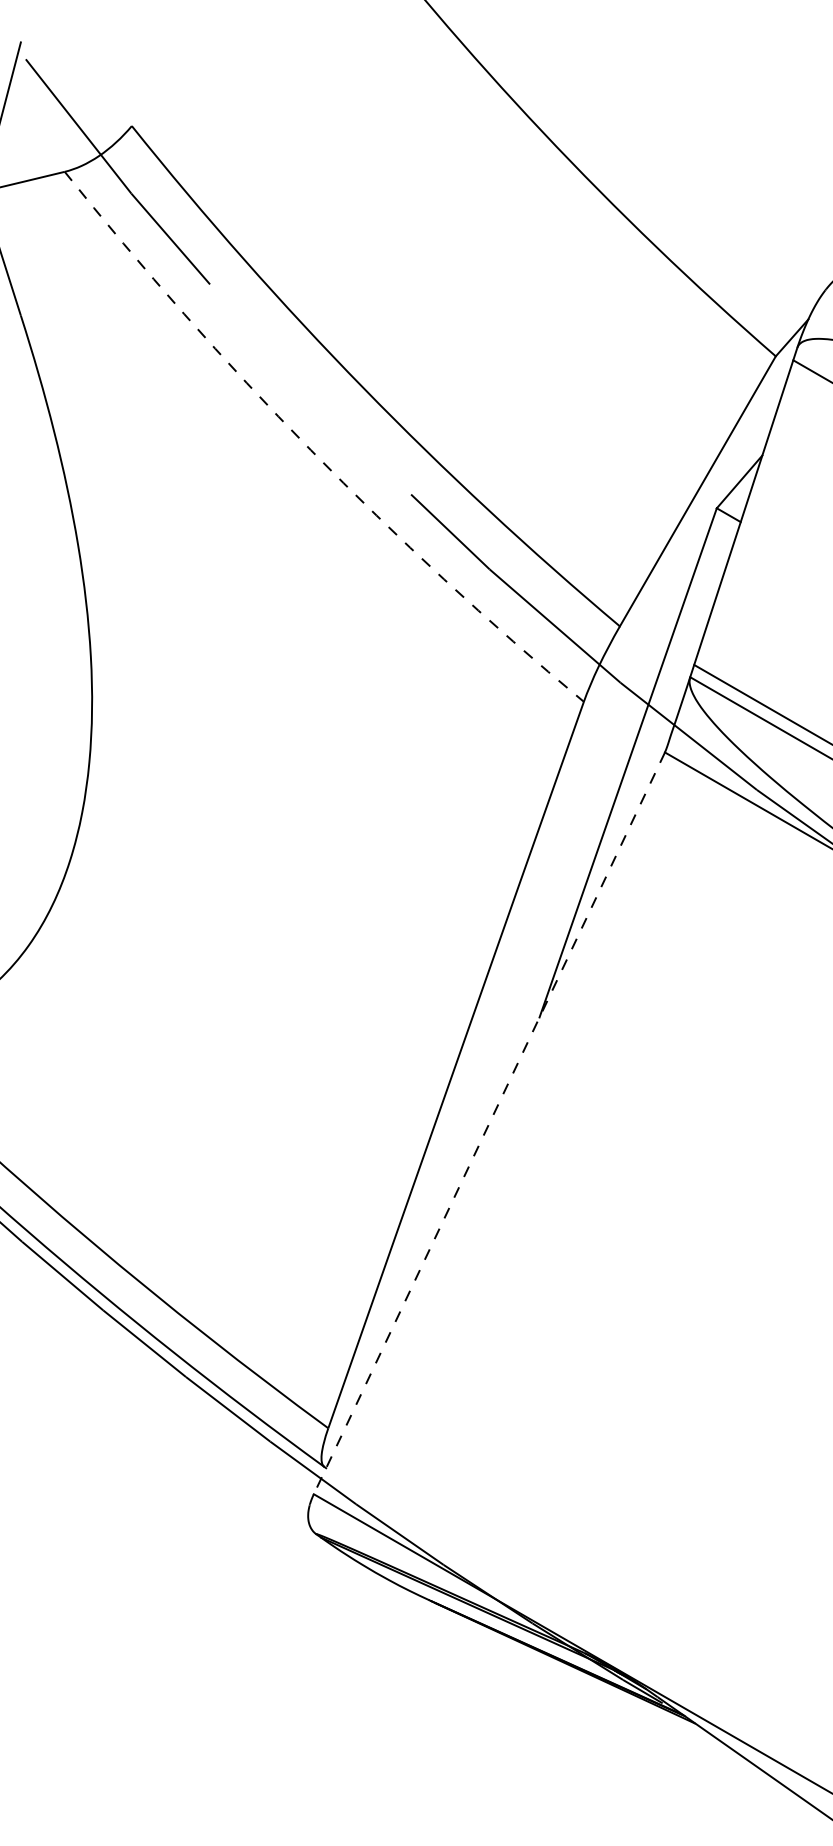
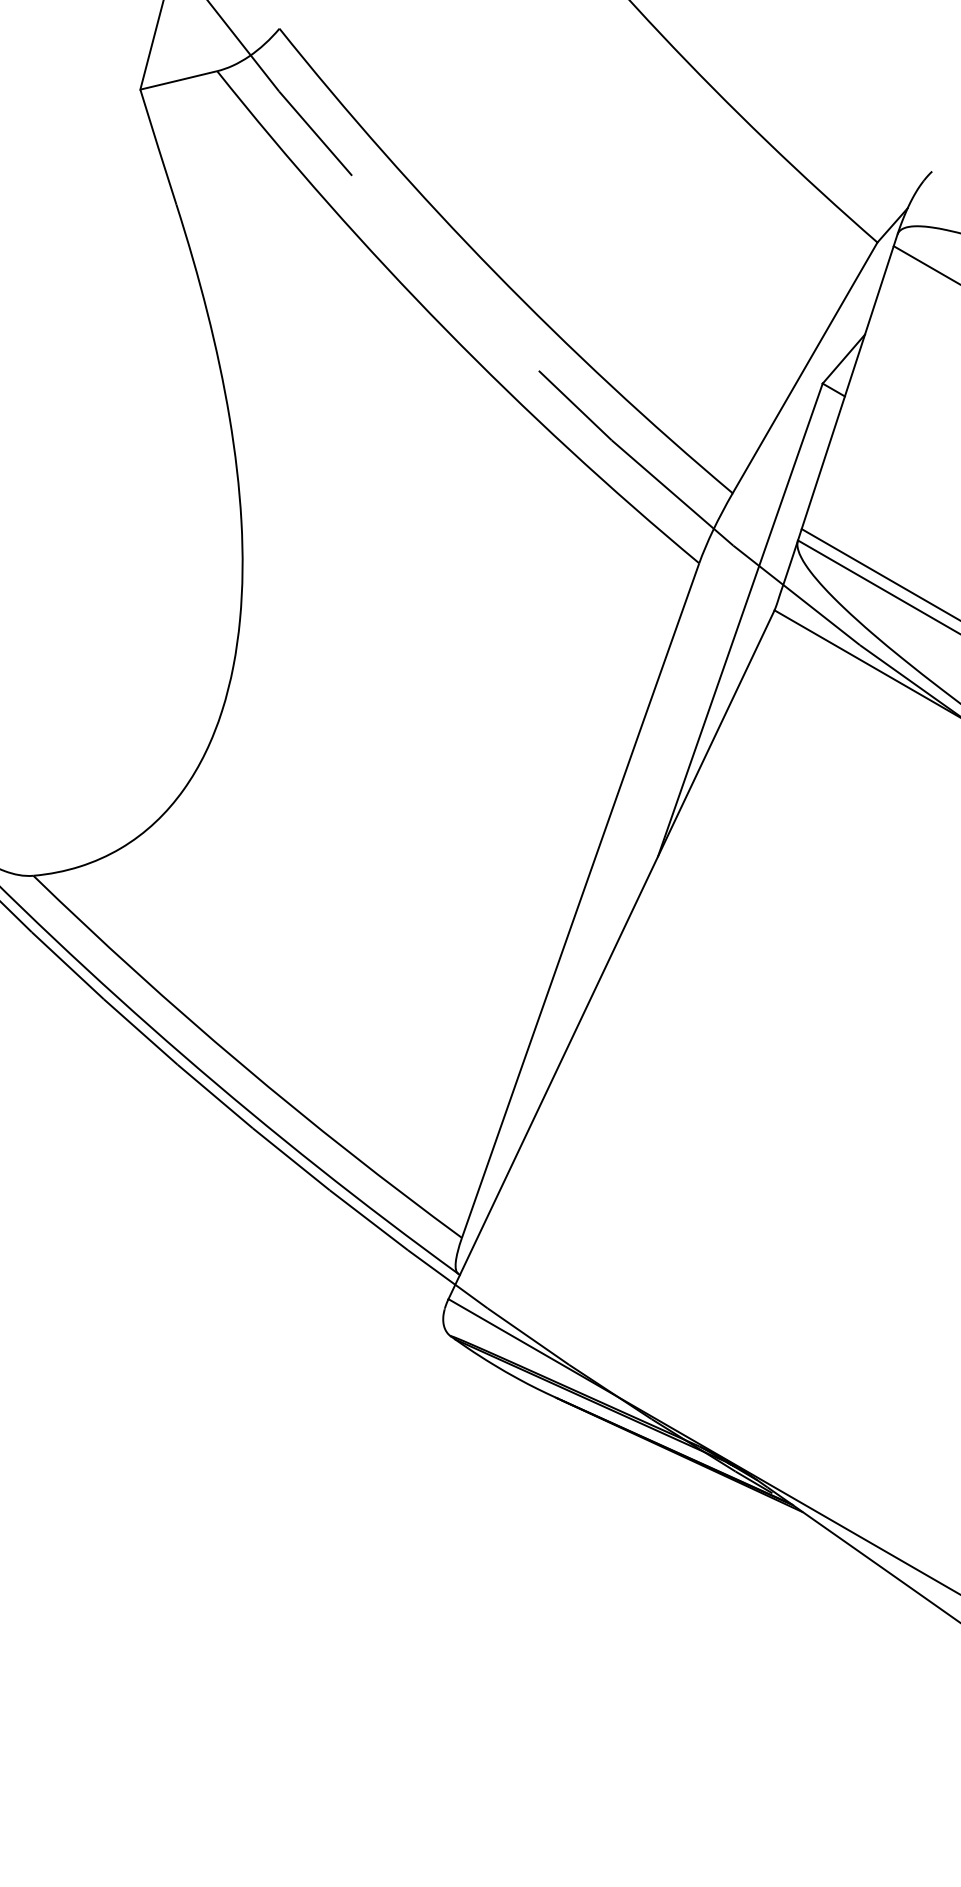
arc: (310, 450) -> (445, 329), dashed -> solid
line: (489, 1124) -> (611, 955), dashed -> solid

